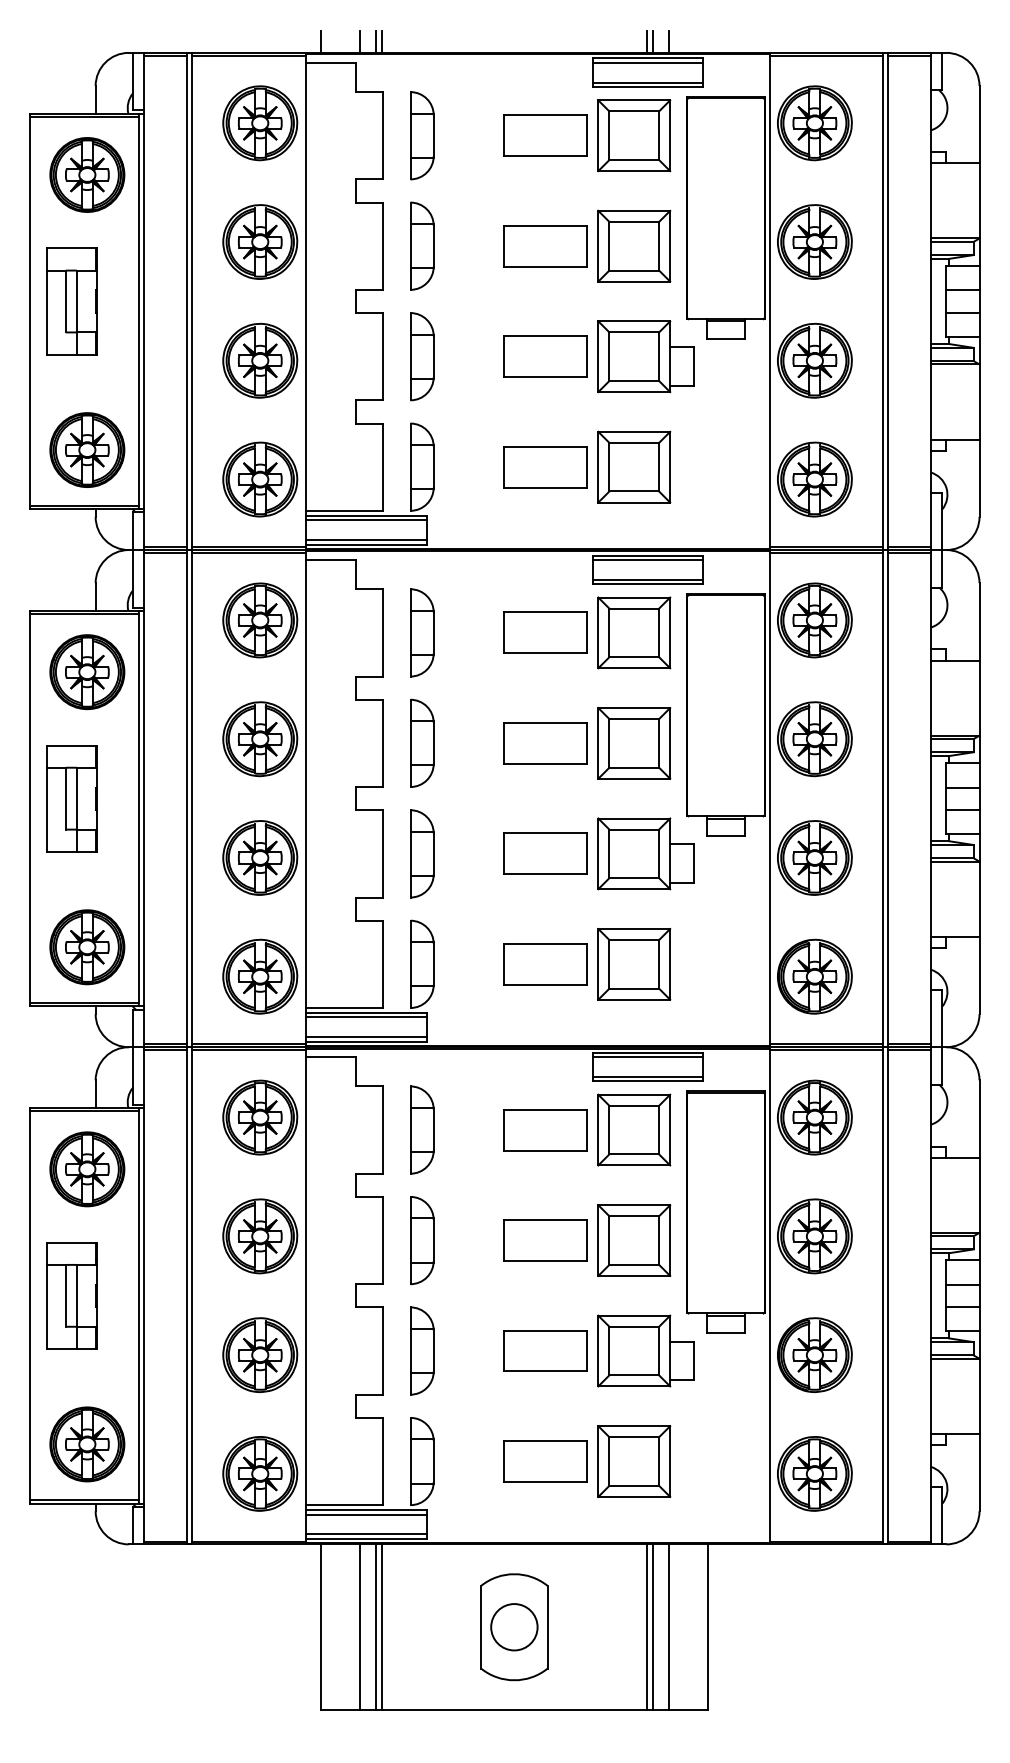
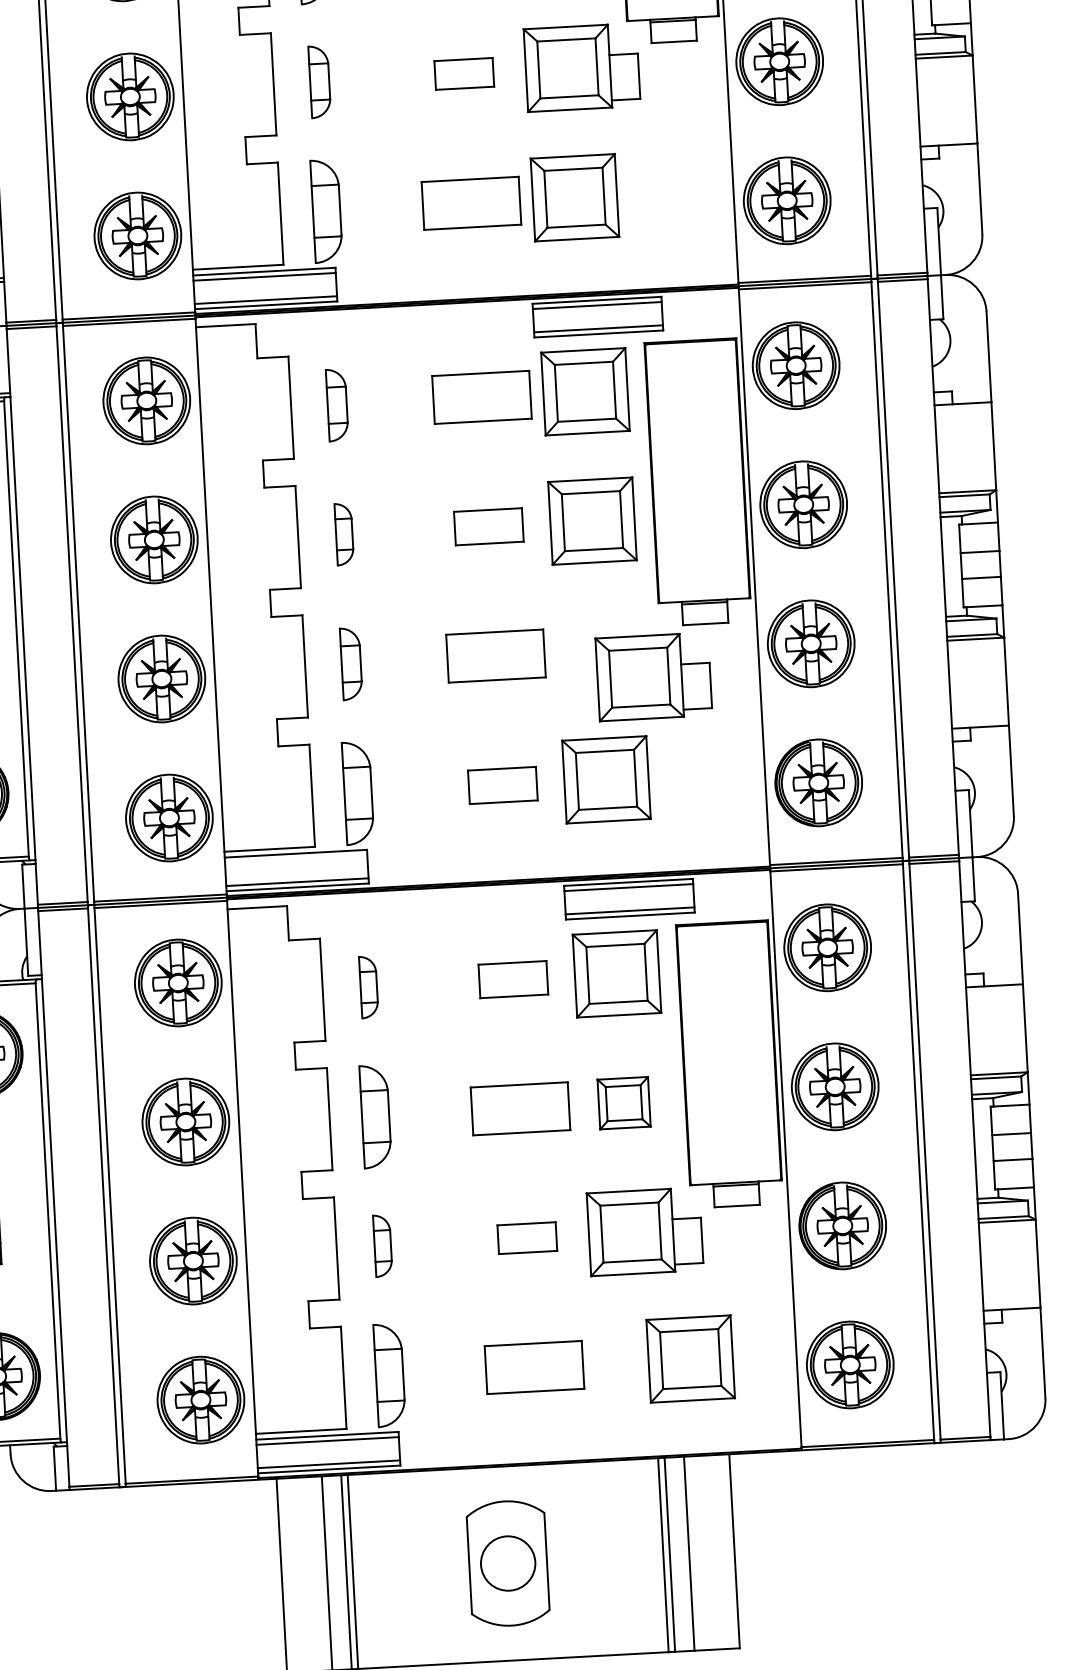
part: (422, 356) -> (320, 81), size x0.7
part: (545, 356) -> (464, 73), size x0.6
part: (422, 632) -> (337, 404), size x0.7
part: (422, 742) -> (344, 533), size x0.6
part: (545, 743) -> (488, 526), size x0.7
part: (422, 853) -> (351, 663), size x0.7
part: (645, 853) -> (652, 676), moved
part: (545, 964) -> (502, 785), size x0.7
line: (366, 1017) -> (296, 859), removed
part: (422, 1129) -> (369, 986), size x0.6
part: (545, 1130) -> (513, 979), size x0.7
part: (634, 1240) -> (624, 1103), size x0.6
part: (422, 1350) -> (383, 1245), size x0.6
part: (545, 1350) -> (527, 1237), size x0.6
part: (634, 1461) -> (690, 1359), moved

